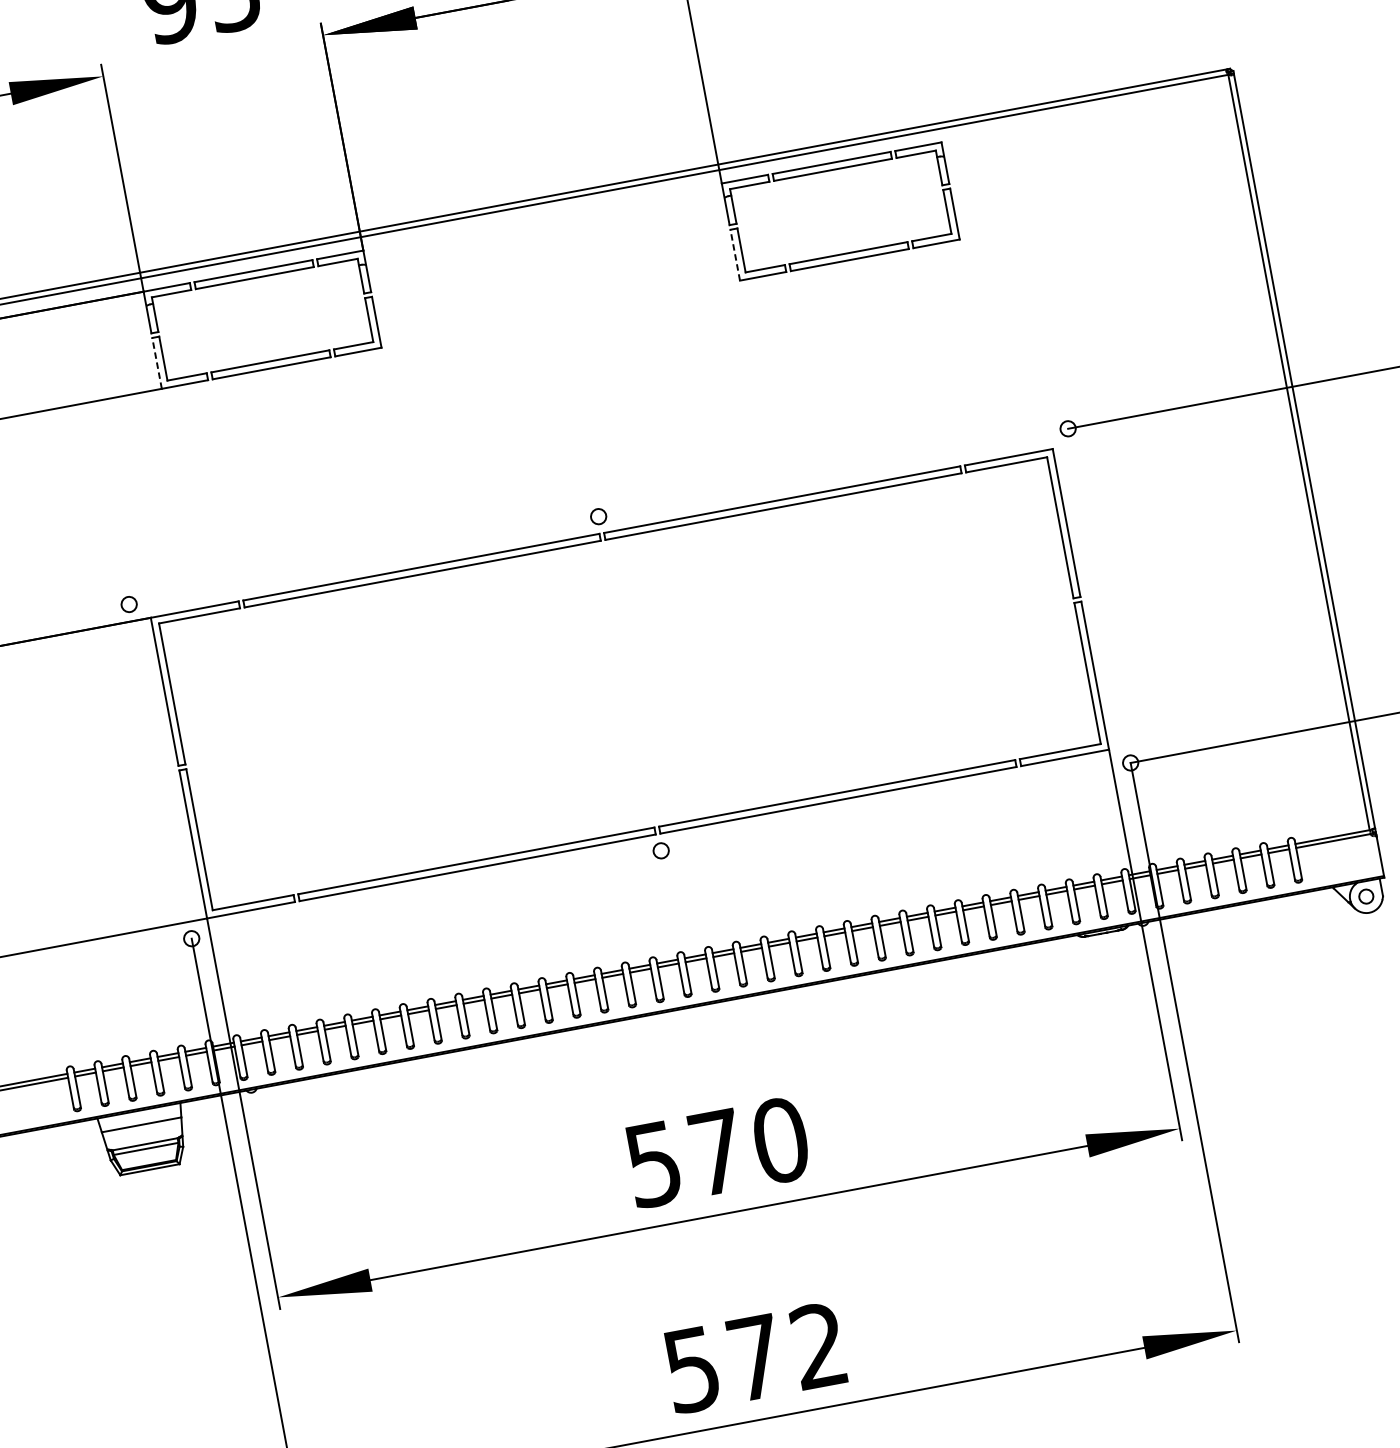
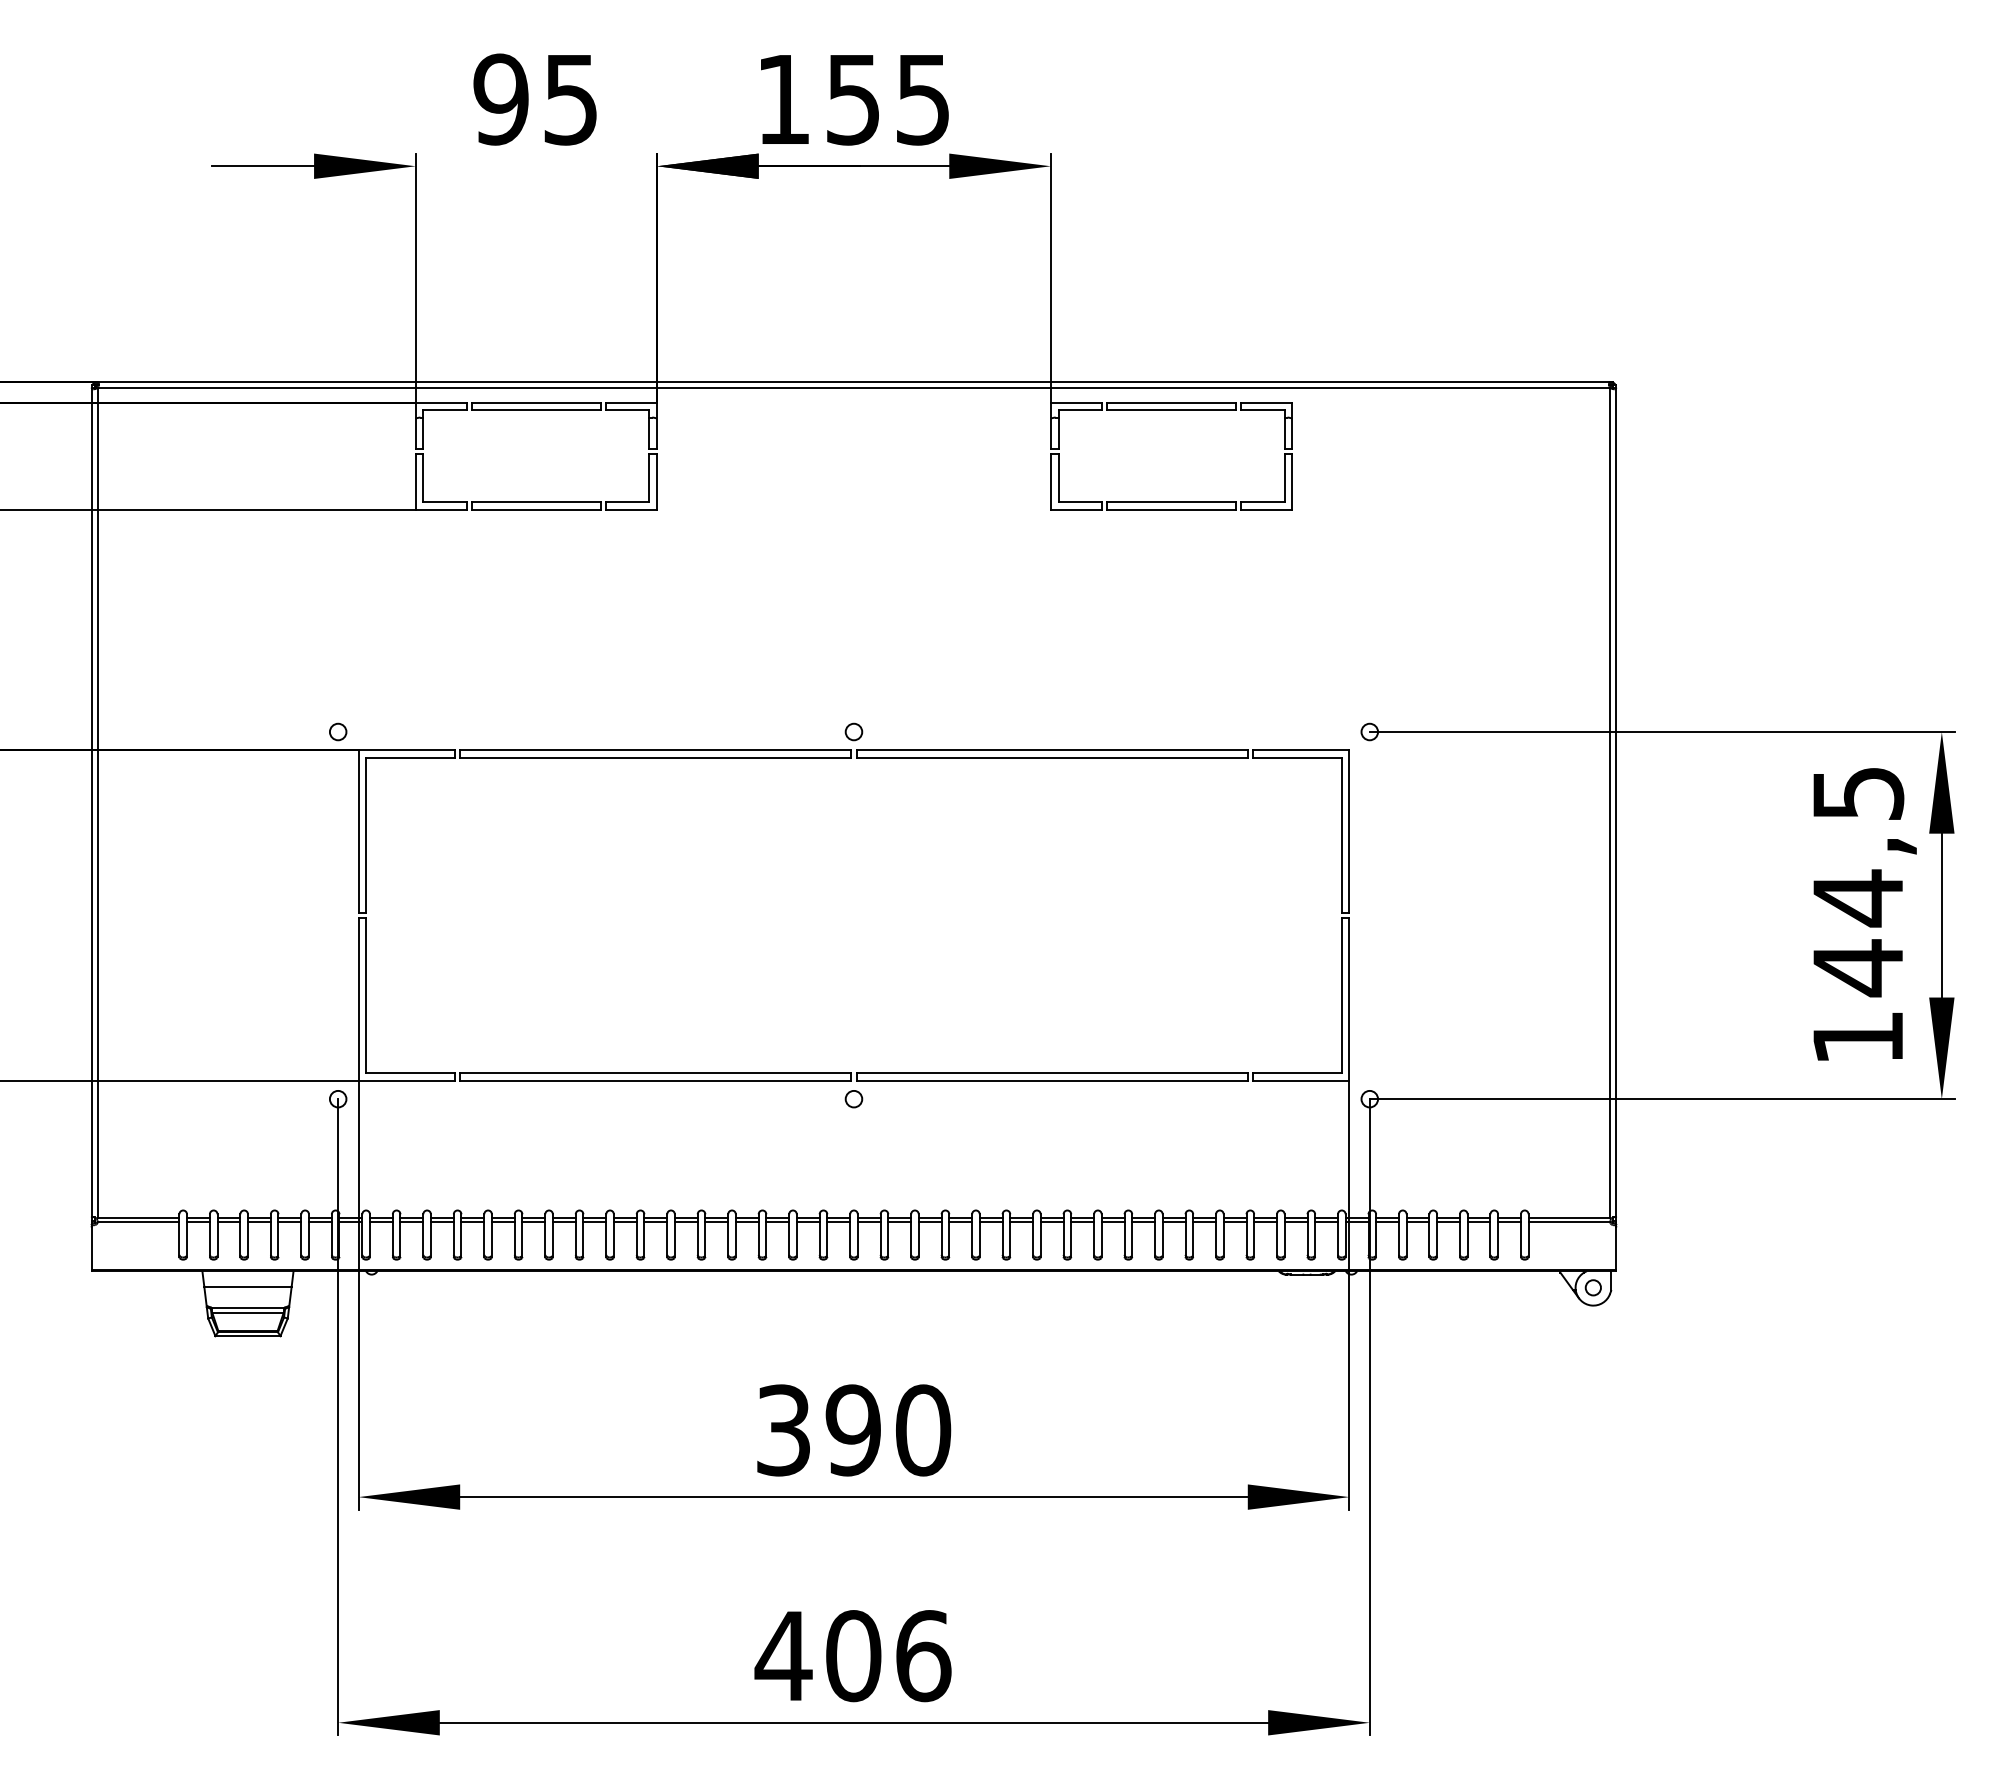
line: (734, 255) -> (1050, 481), dashed -> solid
line: (156, 363) -> (415, 481), dashed -> solid
text: (685, 1158) -> (818, 1430), 570 -> 390
text: (754, 1358) -> (852, 1656), 572 -> 406

